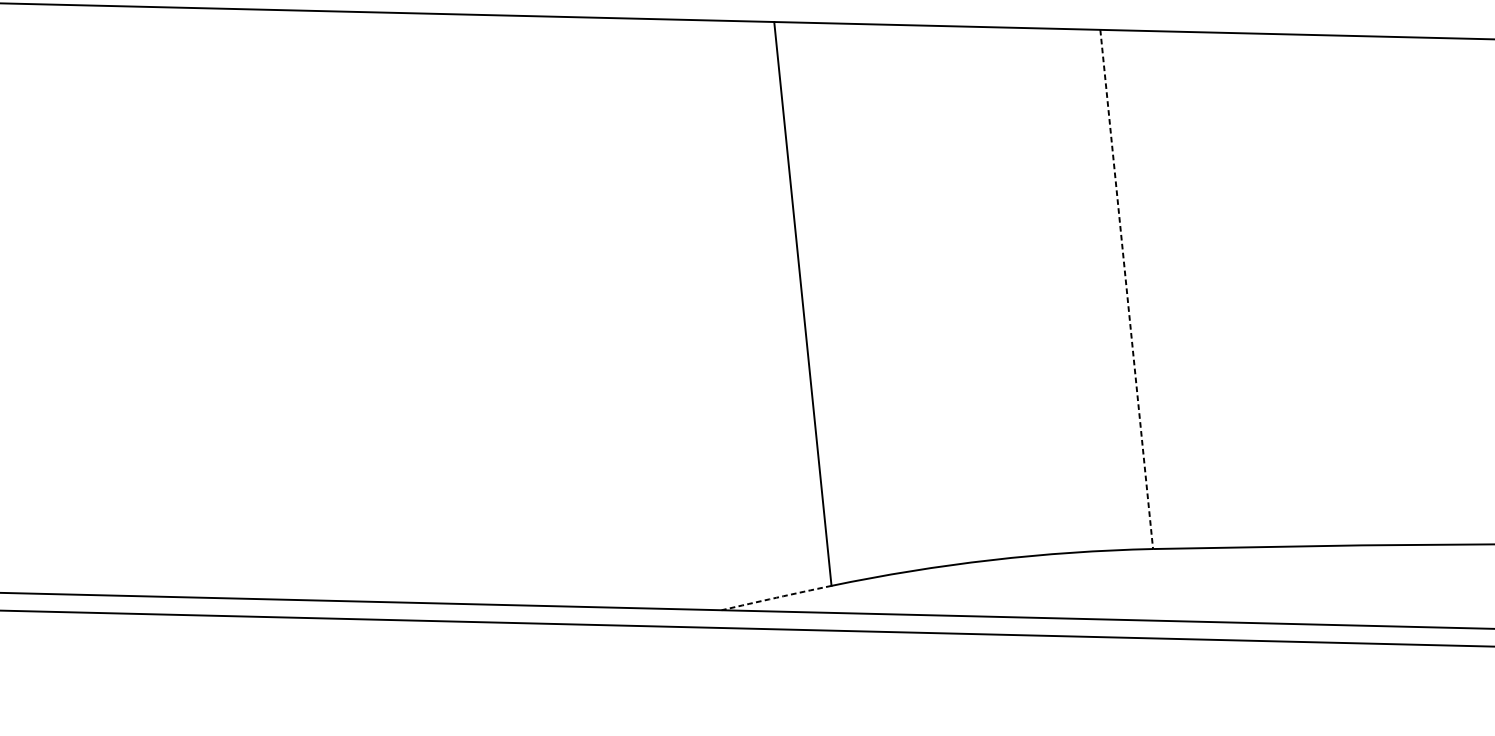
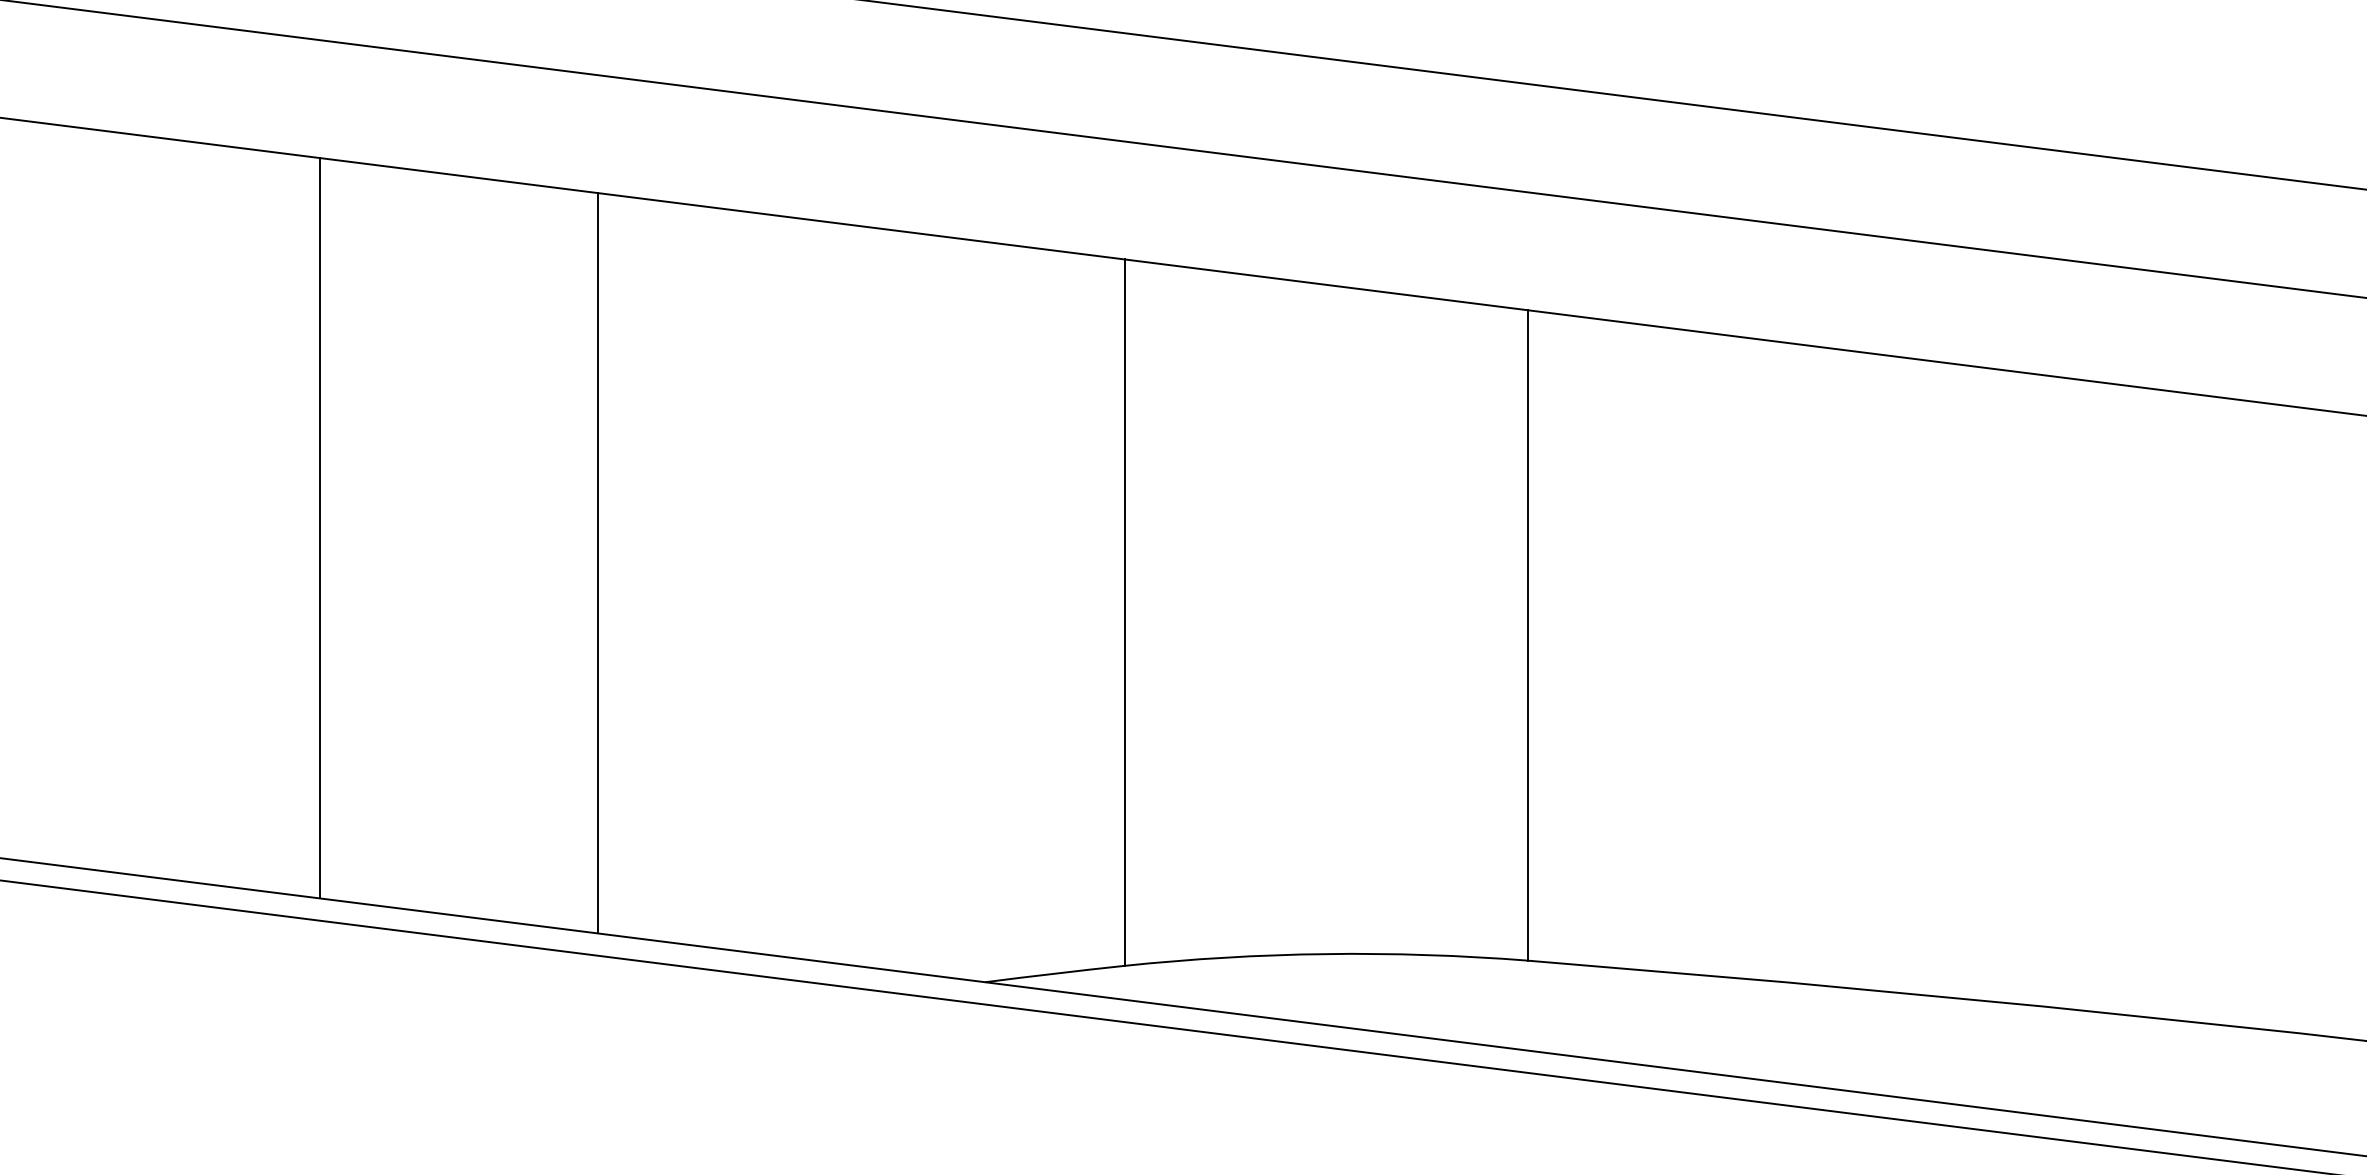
line: (1126, 289) -> (1527, 635), dashed -> solid
line: (153, 302) -> (319, 528), added
line: (378, 307) -> (598, 563), added
arc: (776, 597) -> (1054, 973), dashed -> solid

